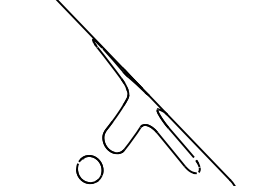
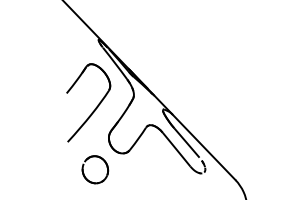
part: (89, 107) -> (95, 107), added

